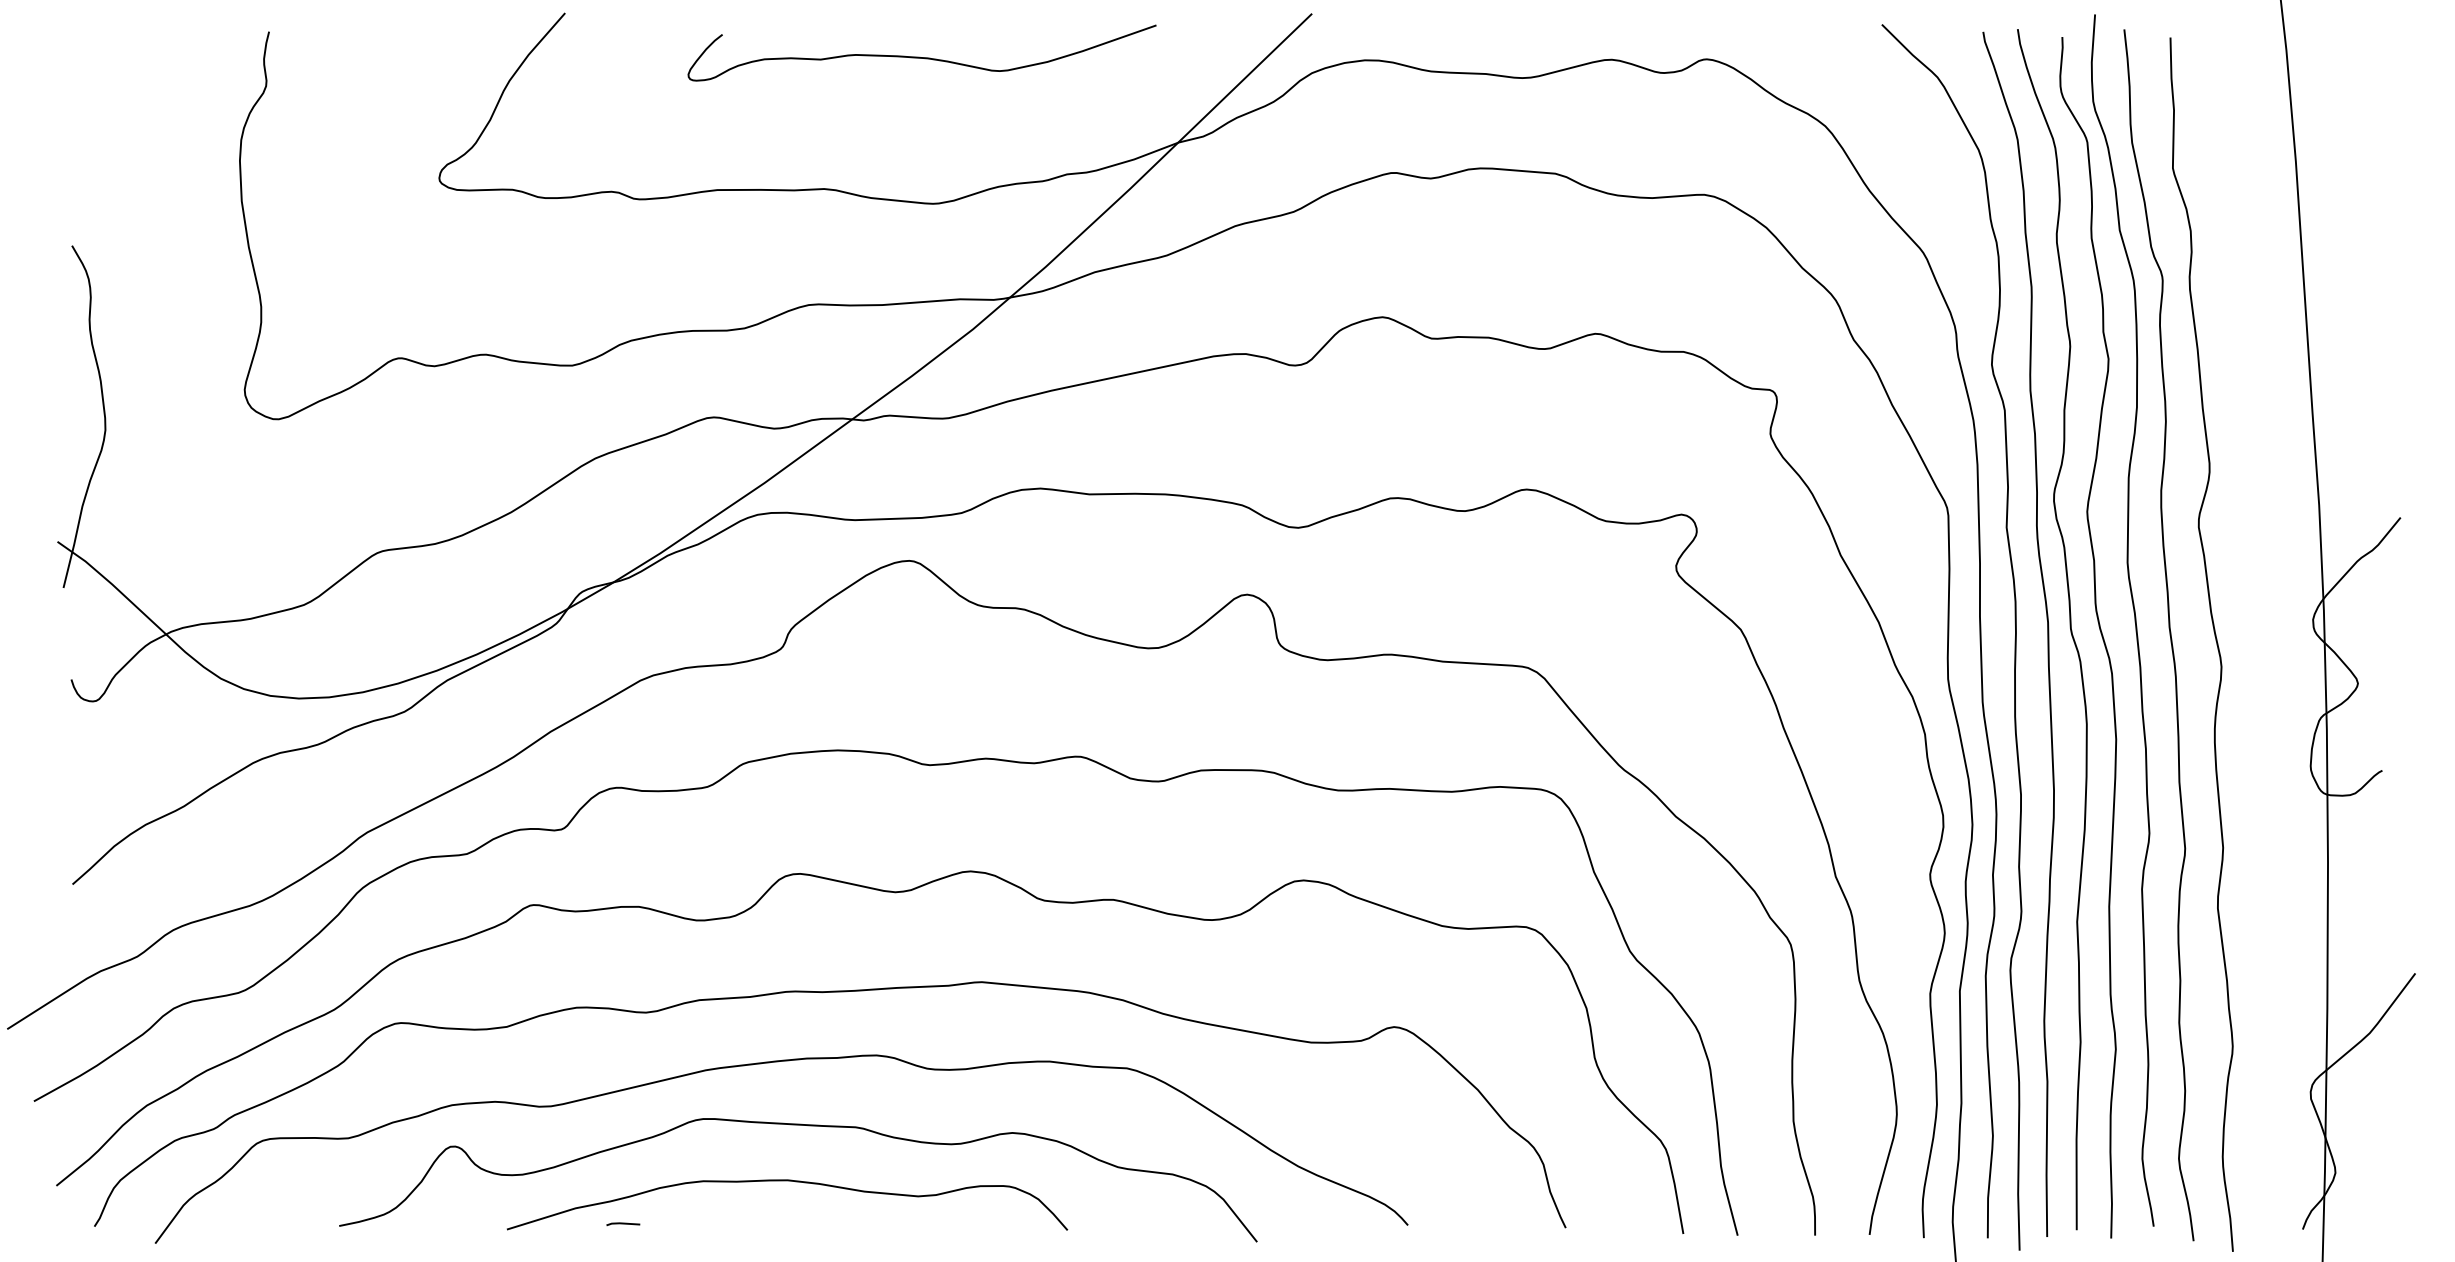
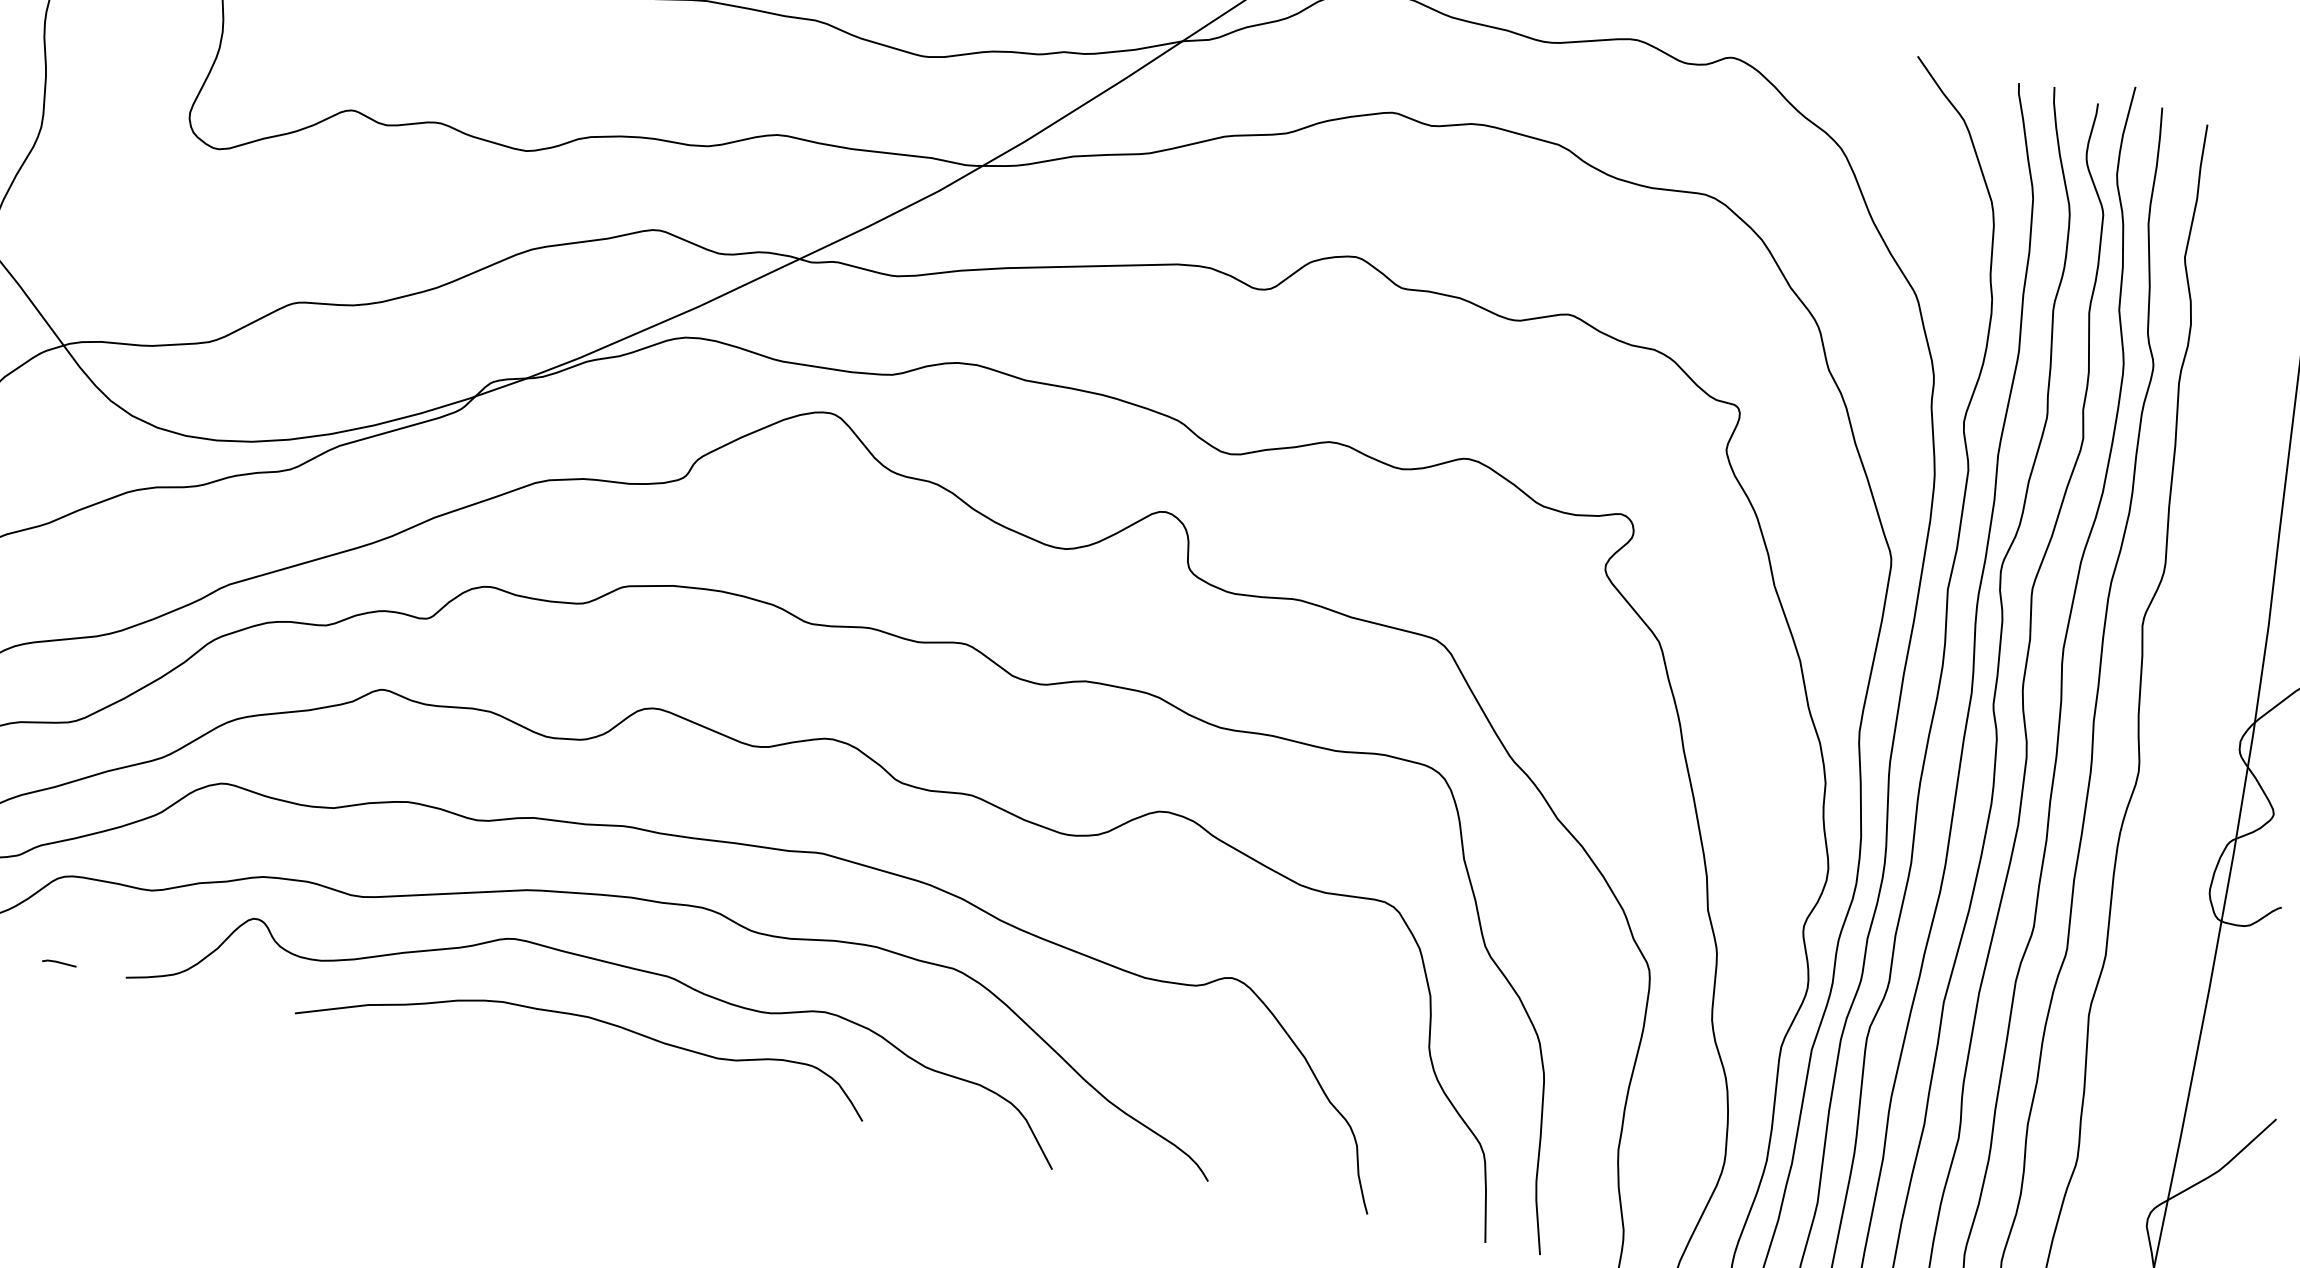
line: (623, 1223) -> (59, 962), moved

